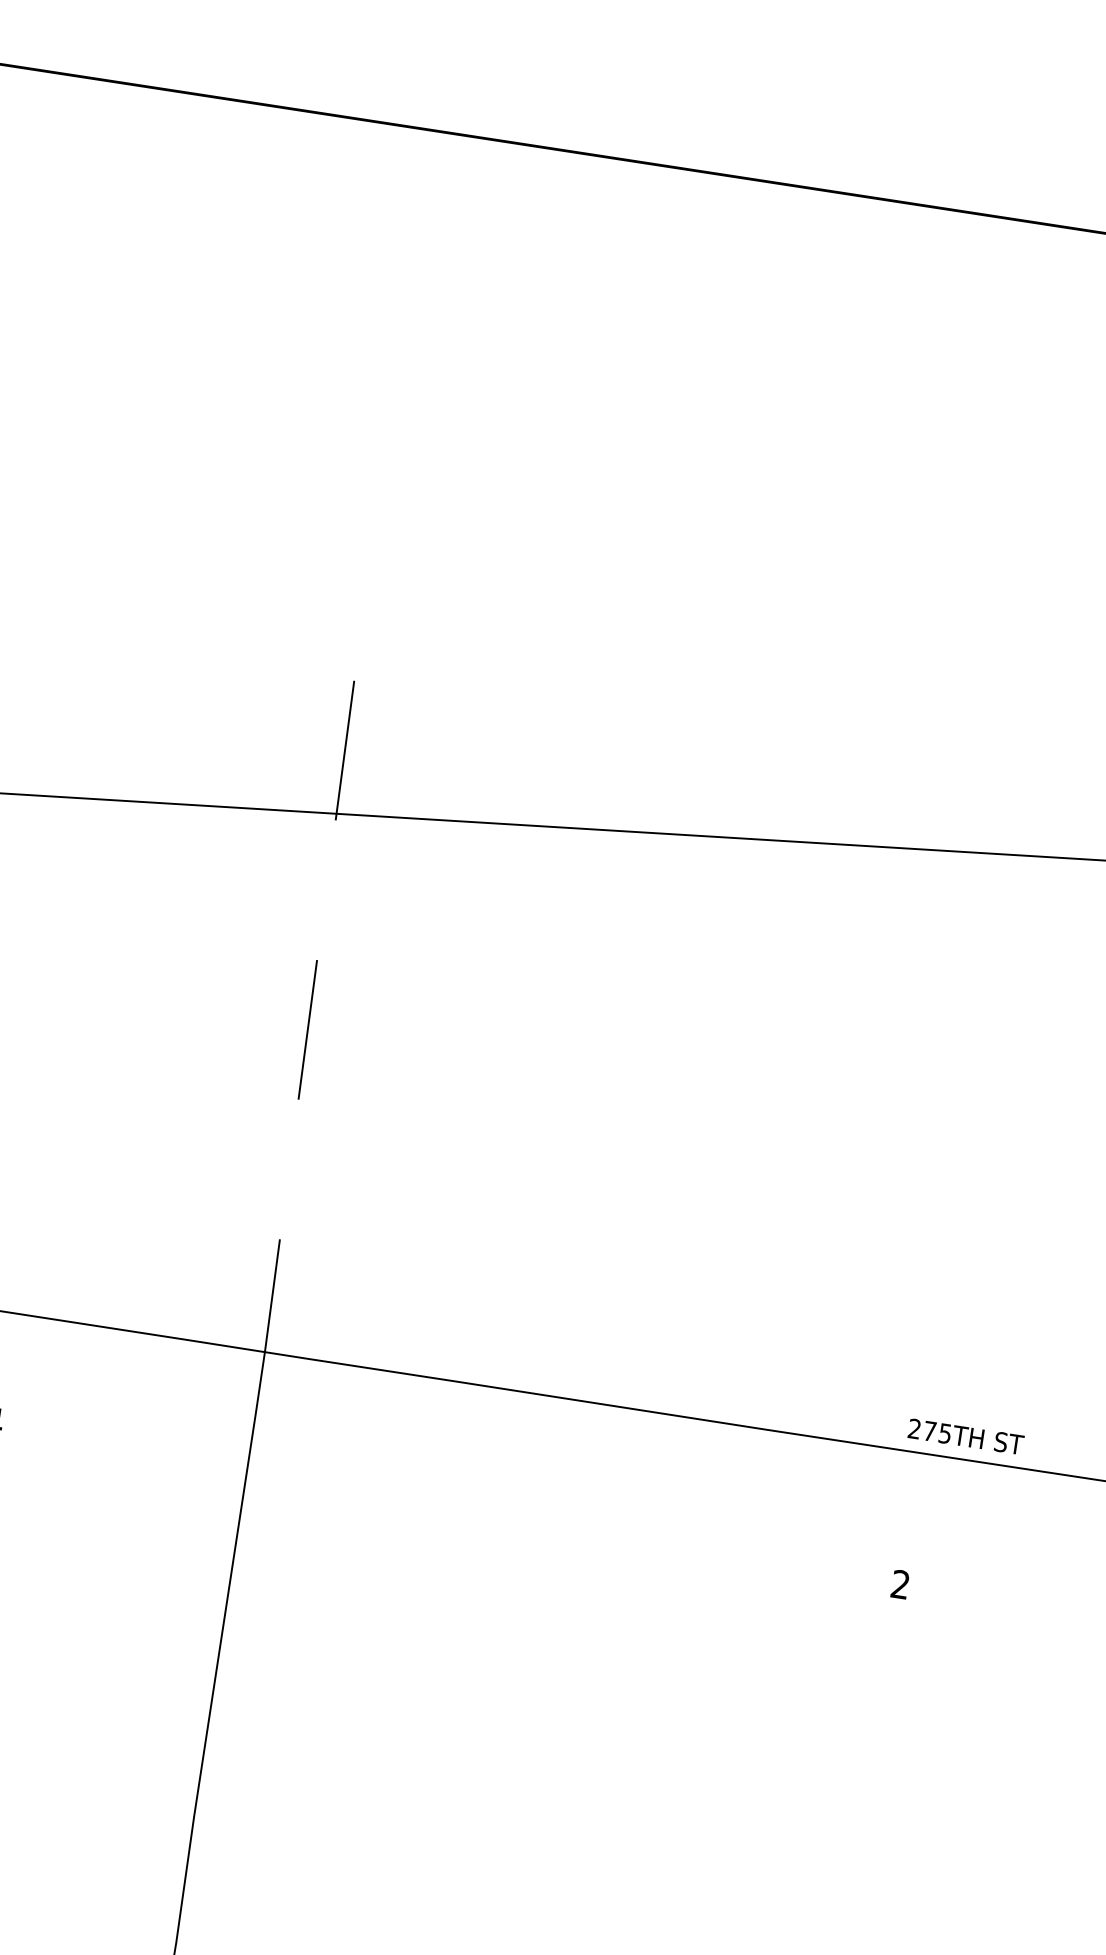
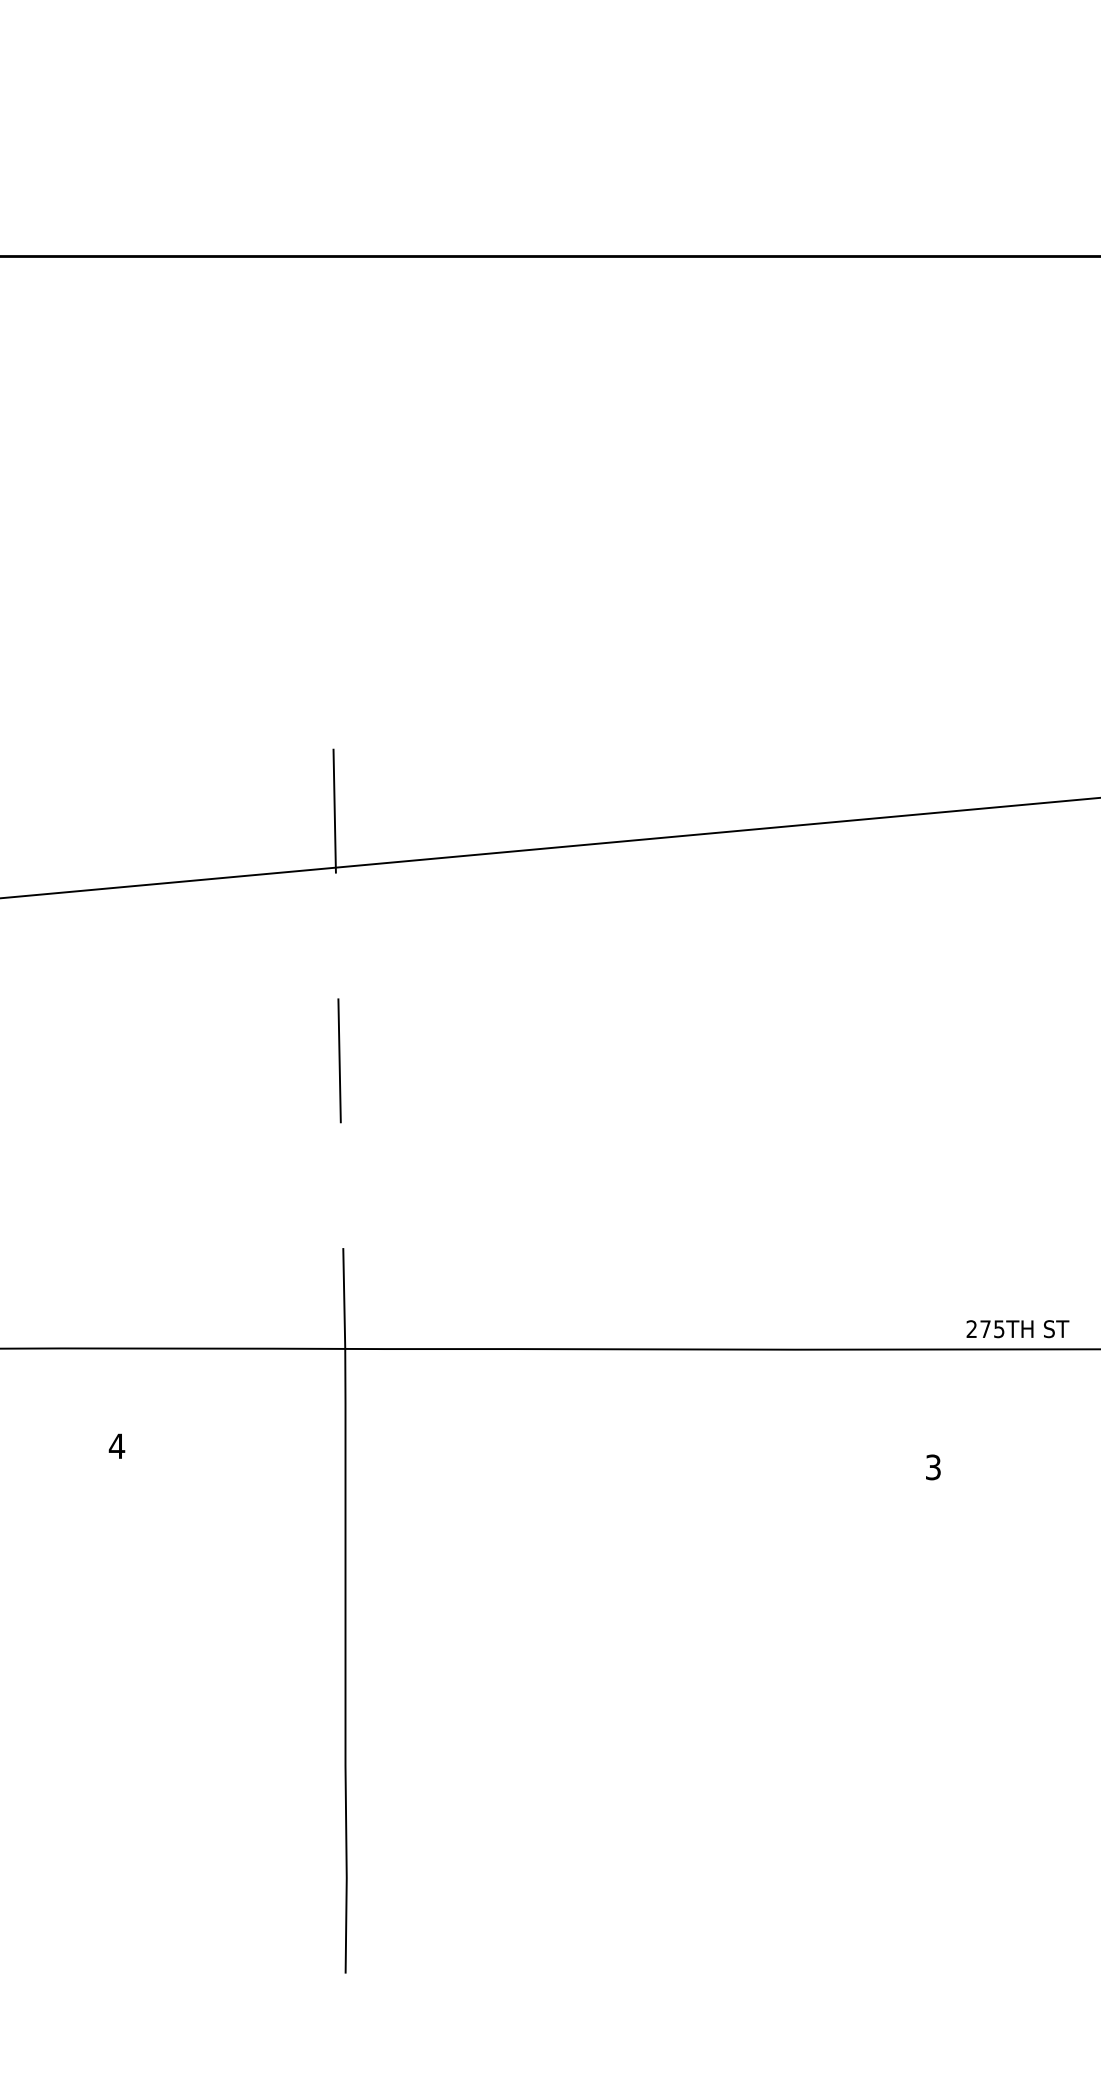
text: (965, 1437) -> (1017, 1329), moved
text: (900, 1584) -> (933, 1467), 2 -> 3

